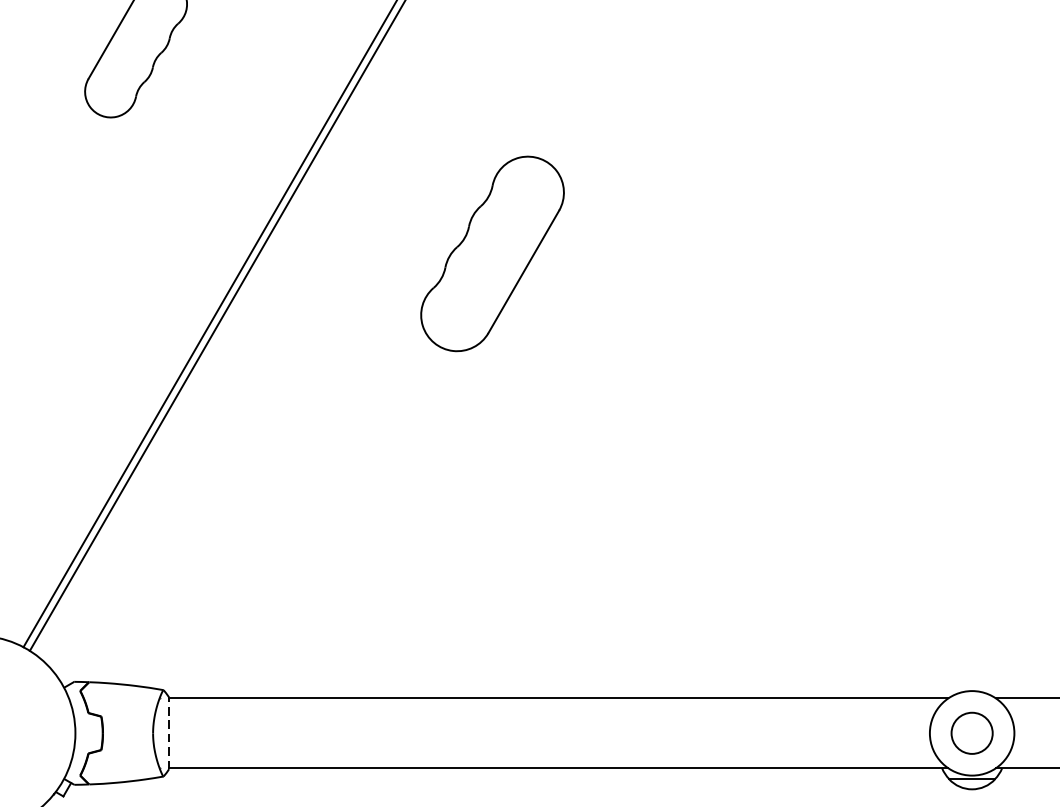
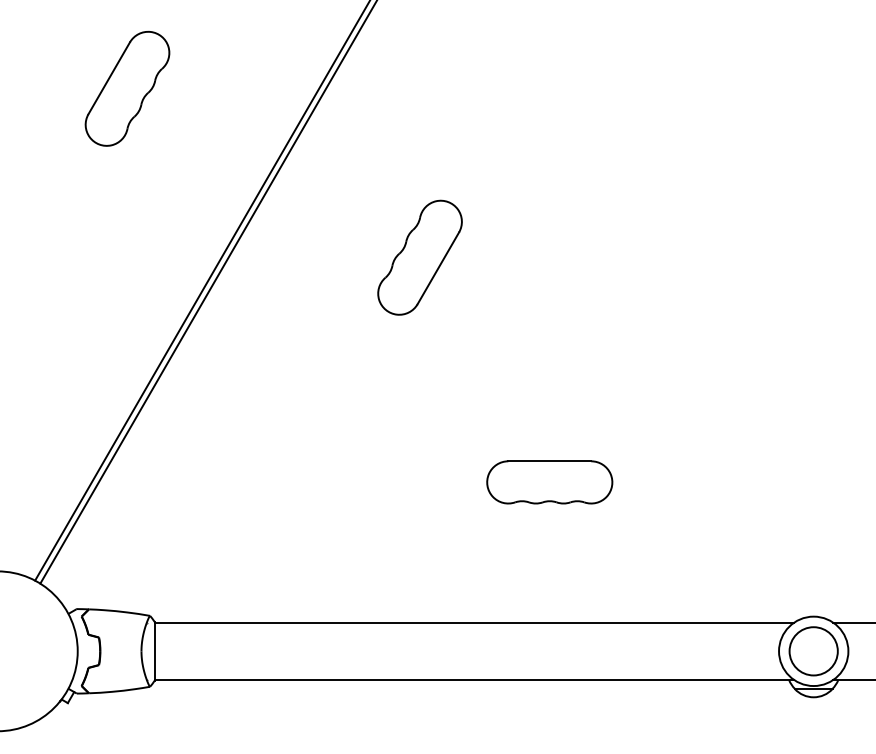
part: (491, 253) -> (419, 257), size x0.71
part: (650, 527) -> (549, 482), added
line: (168, 732) -> (154, 650), dashed -> solid
circle: (971, 733) -> (813, 651), size x1.43

